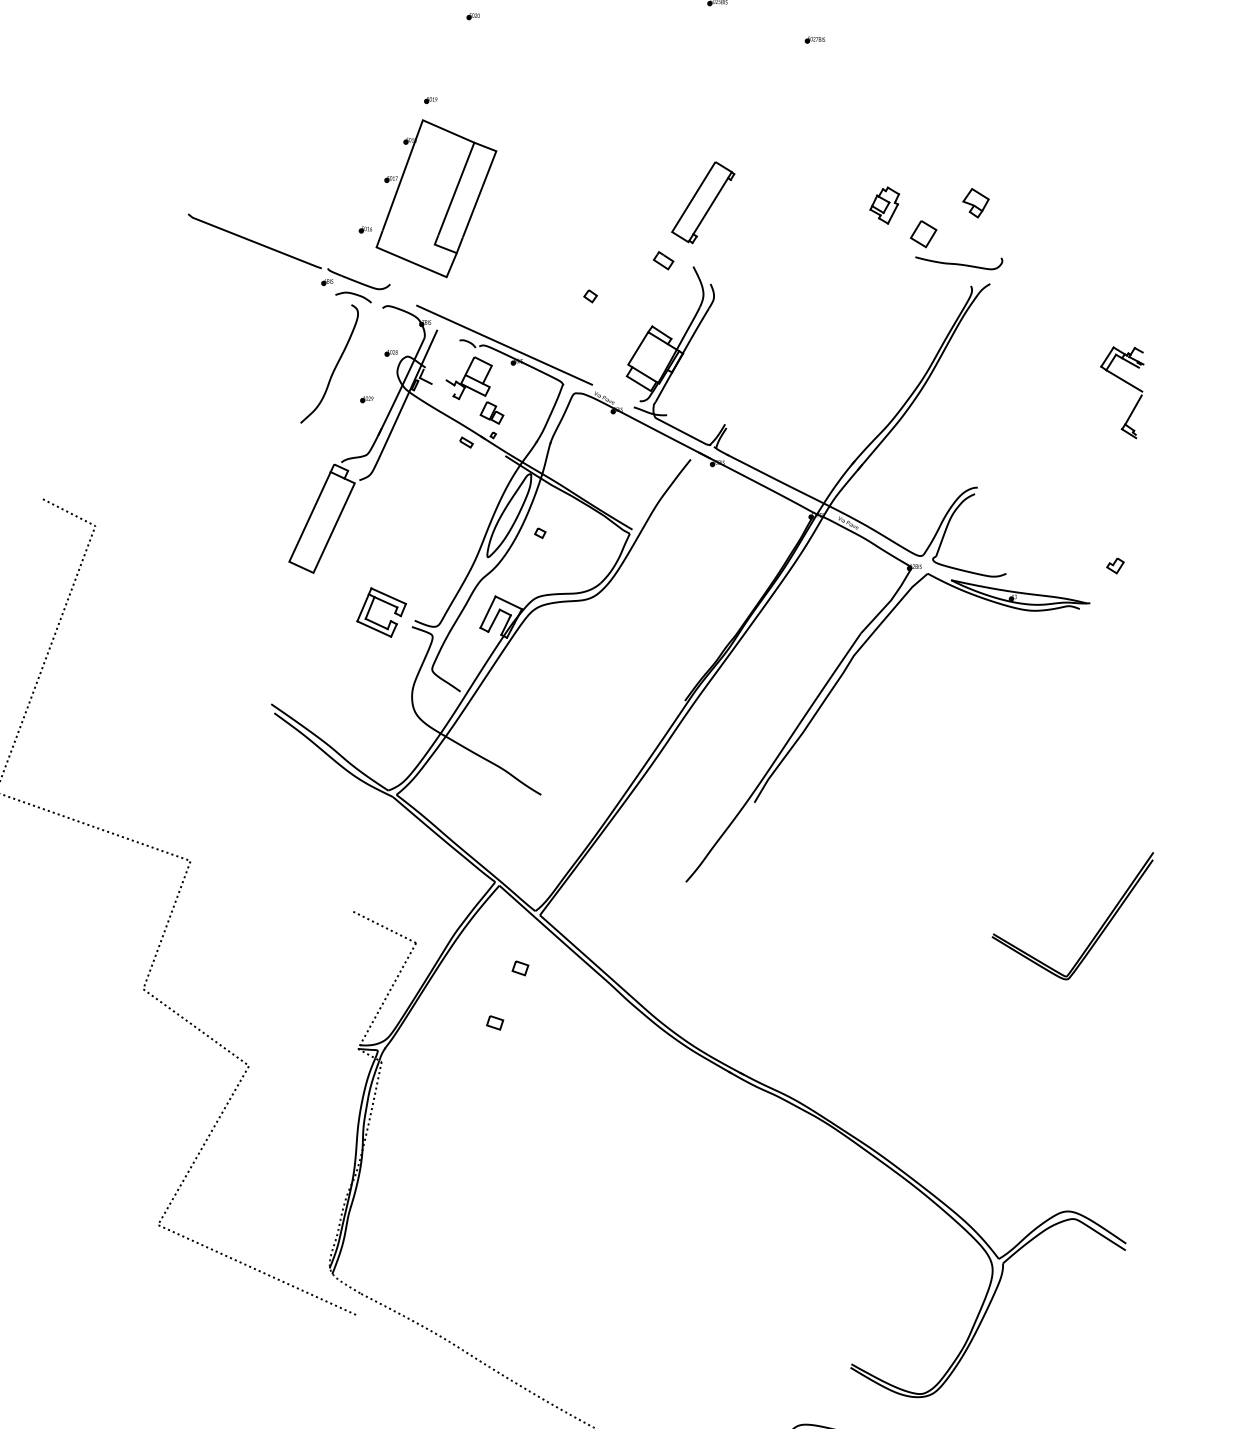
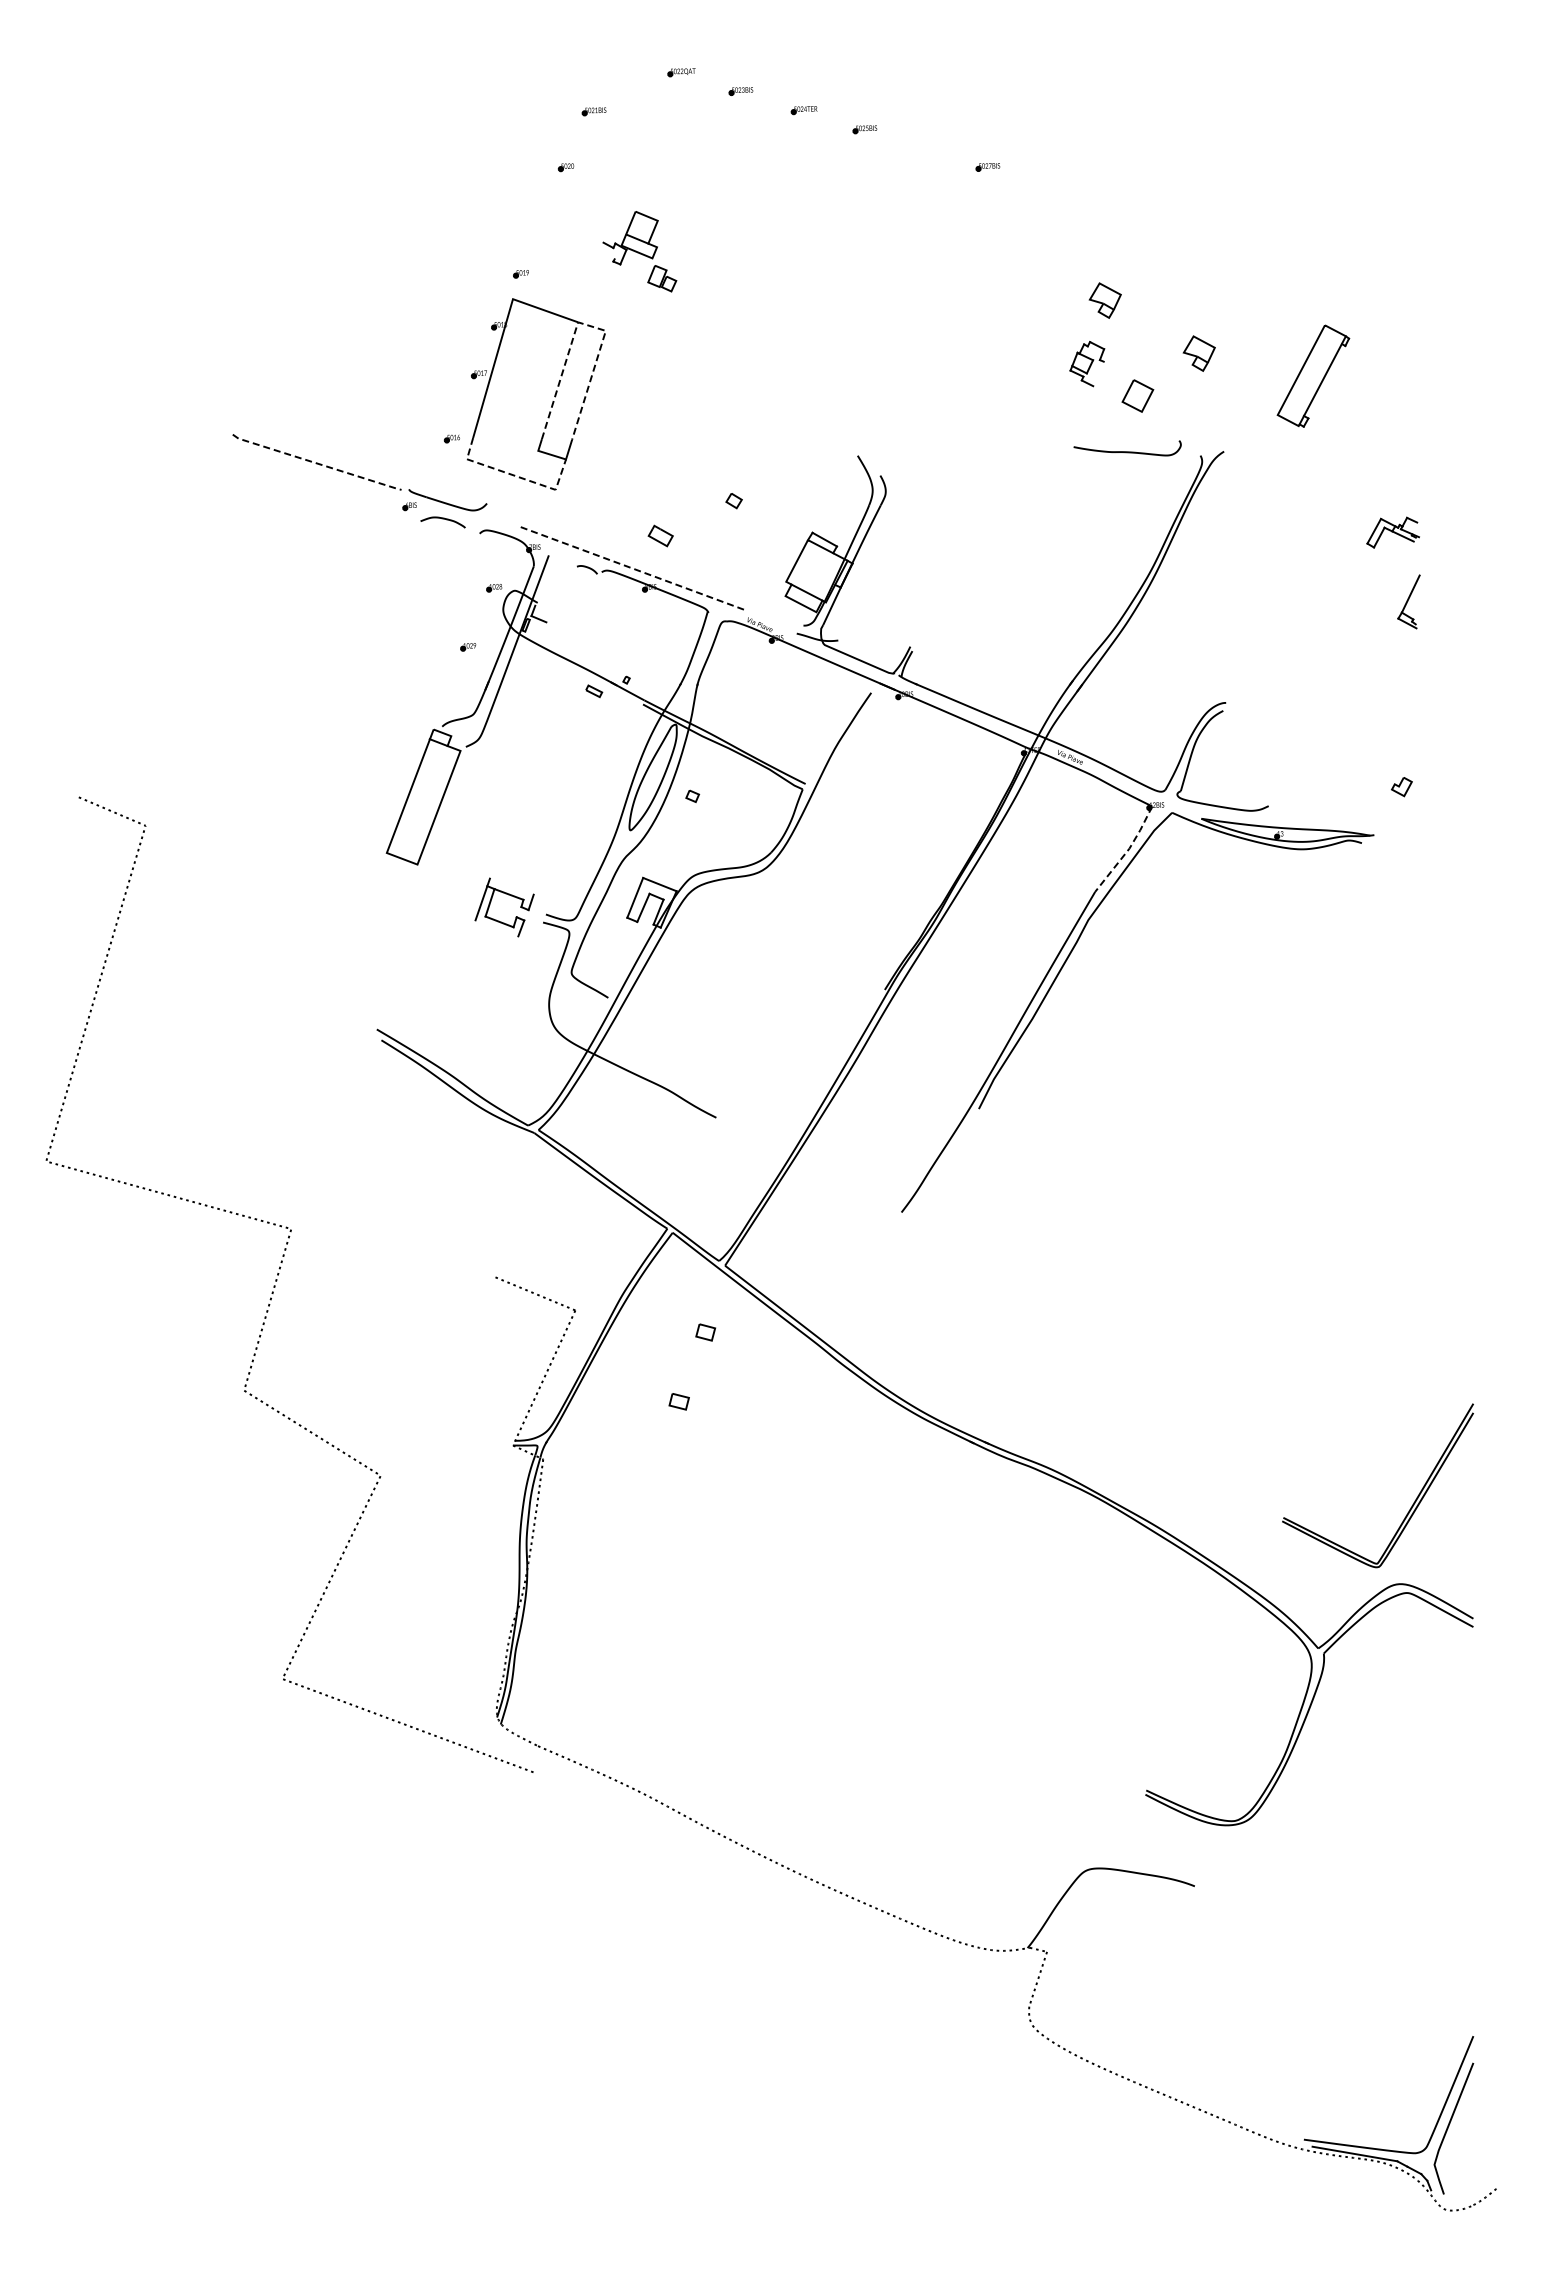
line: (482, 145) -> (588, 325), solid -> dashed
part: (902, 154) -> (1104, 300), added
part: (703, 202) -> (1313, 375), moved
line: (893, 213) -> (1098, 373), removed
line: (255, 242) -> (317, 463), solid -> dashed
part: (663, 260) -> (660, 535), moved
curve: (958, 263) -> (1127, 451), moved
line: (415, 264) -> (516, 476), solid -> dashed
line: (505, 345) -> (633, 568), solid -> dashed
curve: (335, 365) -> (426, 608), removed
line: (1123, 380) -> (1396, 558), removed
part: (475, 389) -> (639, 251), moved
line: (388, 595) -> (511, 886), removed
line: (889, 602) -> (1127, 851), solid -> dashed
line: (373, 629) -> (496, 928), removed
part: (1097, 931) -> (1411, 1505), moved

